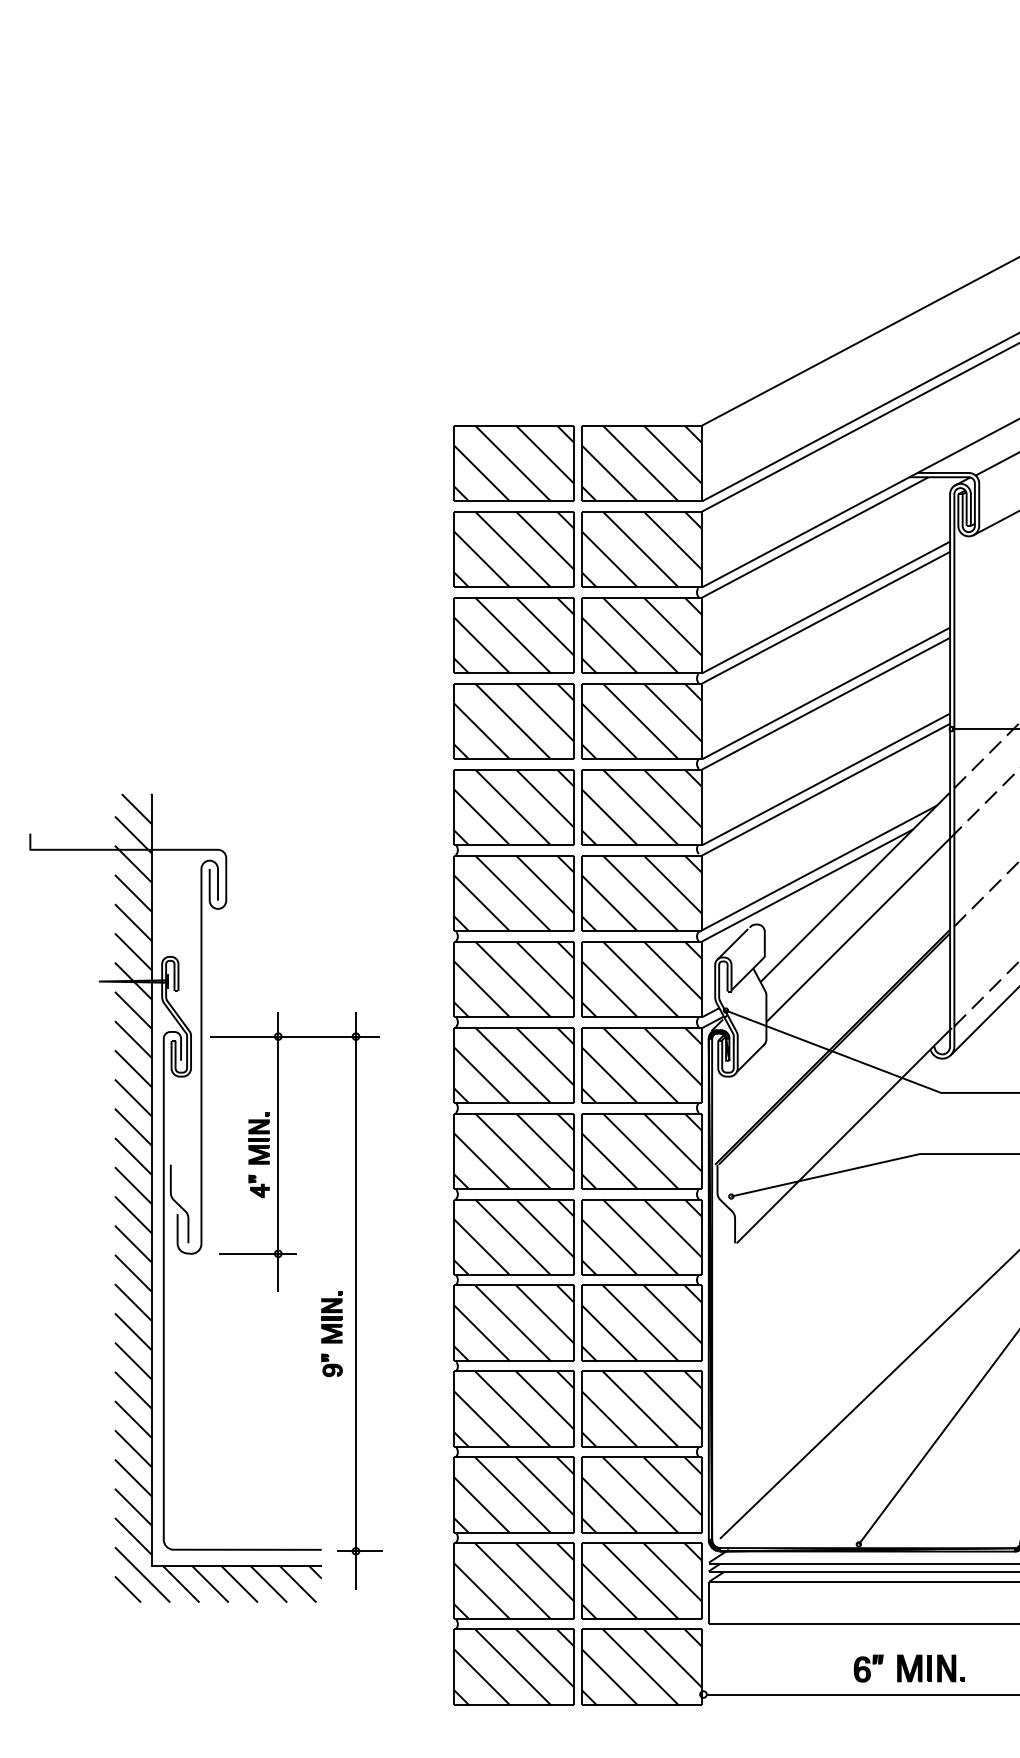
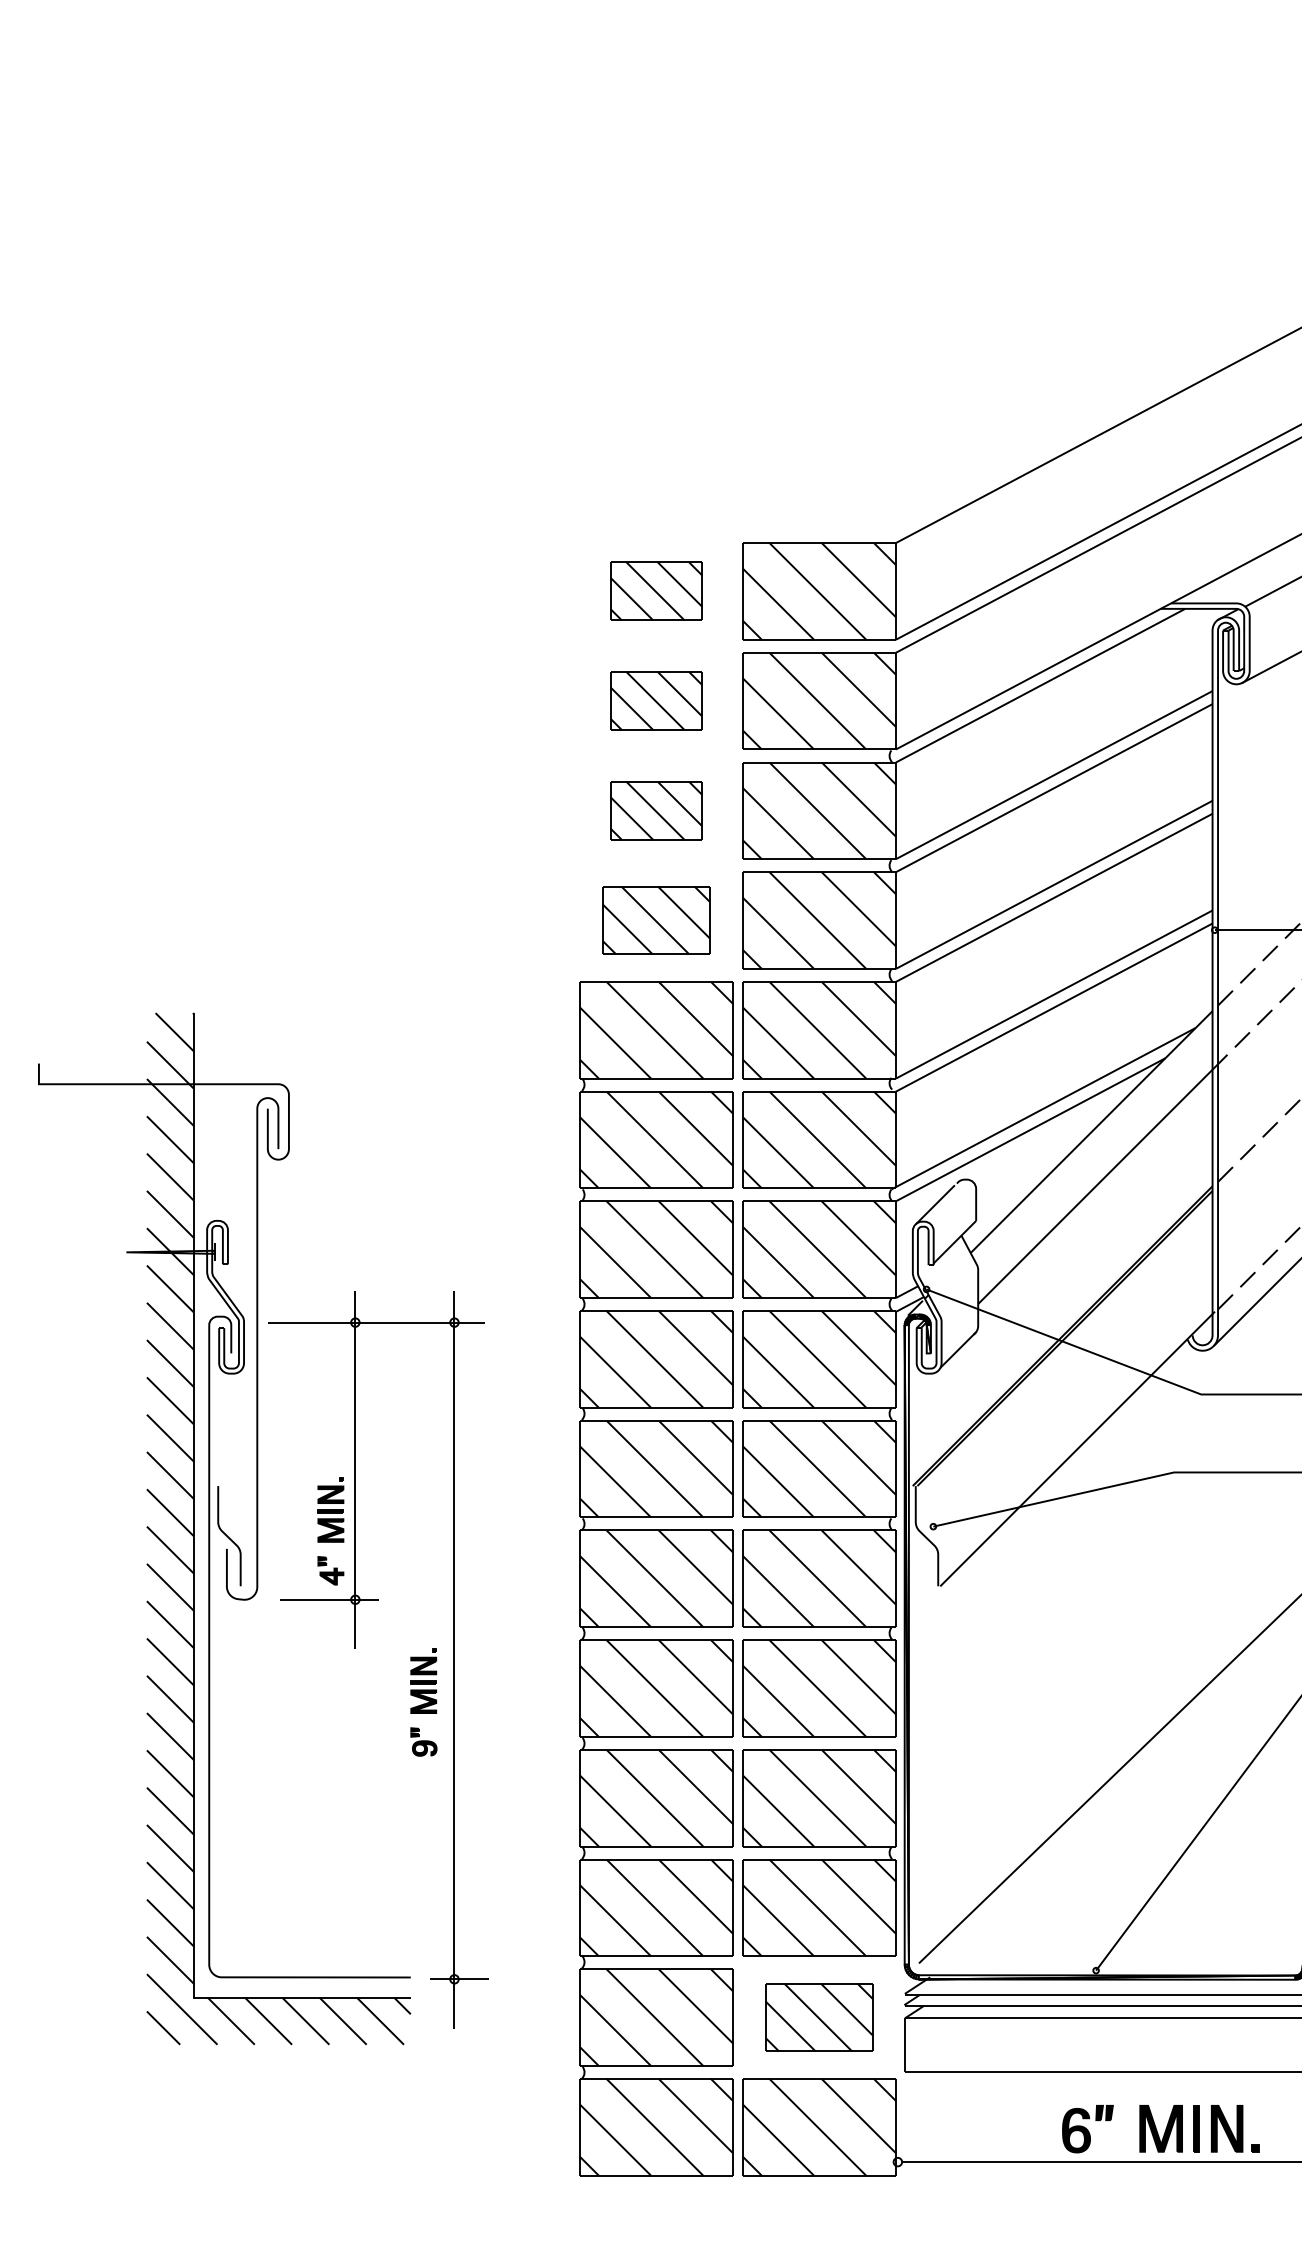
part: (514, 463) -> (656, 591), size x0.6
part: (514, 549) -> (656, 700), size x0.6
part: (514, 635) -> (656, 810), size x0.6
part: (514, 721) -> (656, 920), size x0.7
part: (258, 1155) -> (330, 1531), moved
part: (642, 1581) -> (819, 2017), size x0.7
part: (909, 1668) -> (1160, 2128), size x1.4

